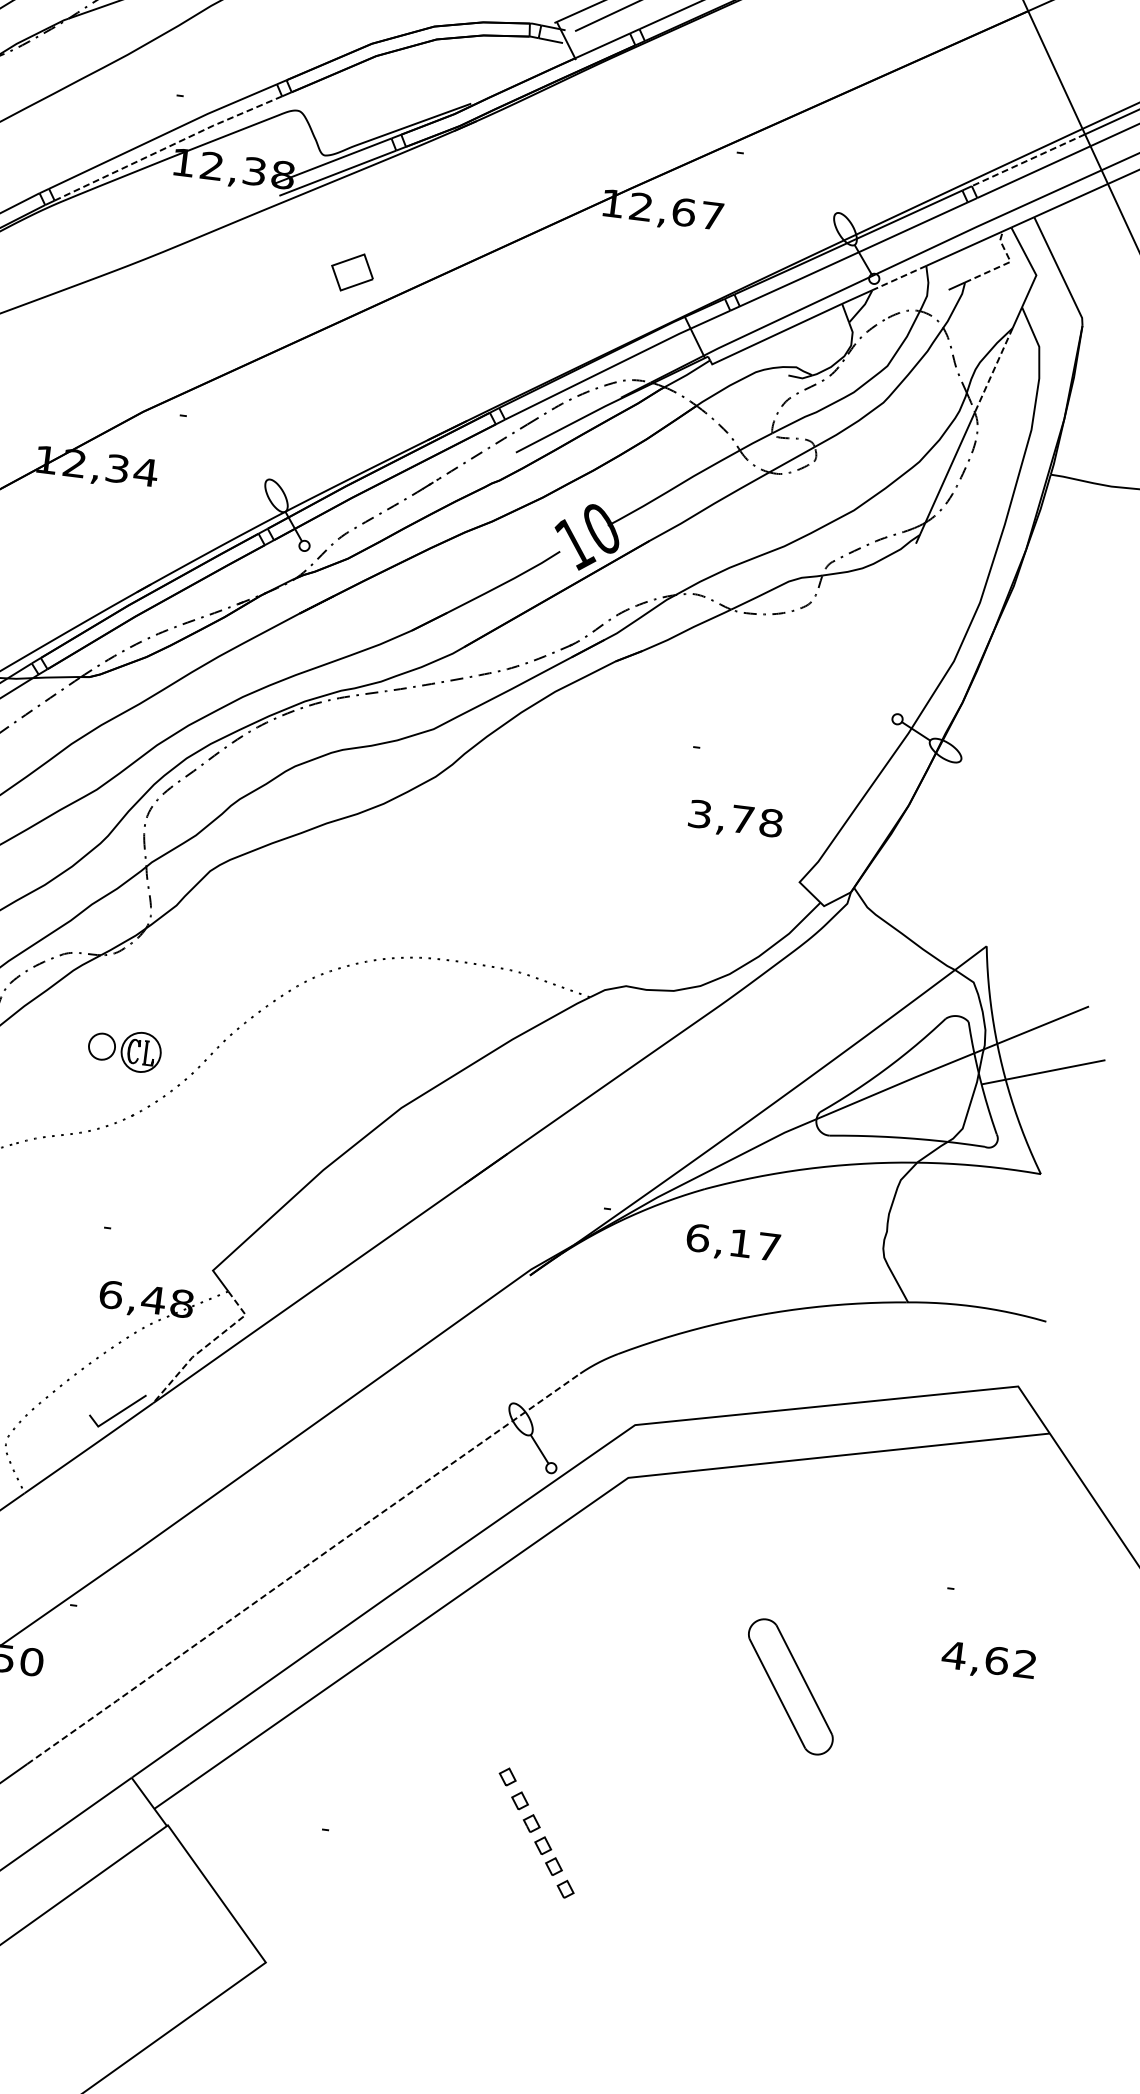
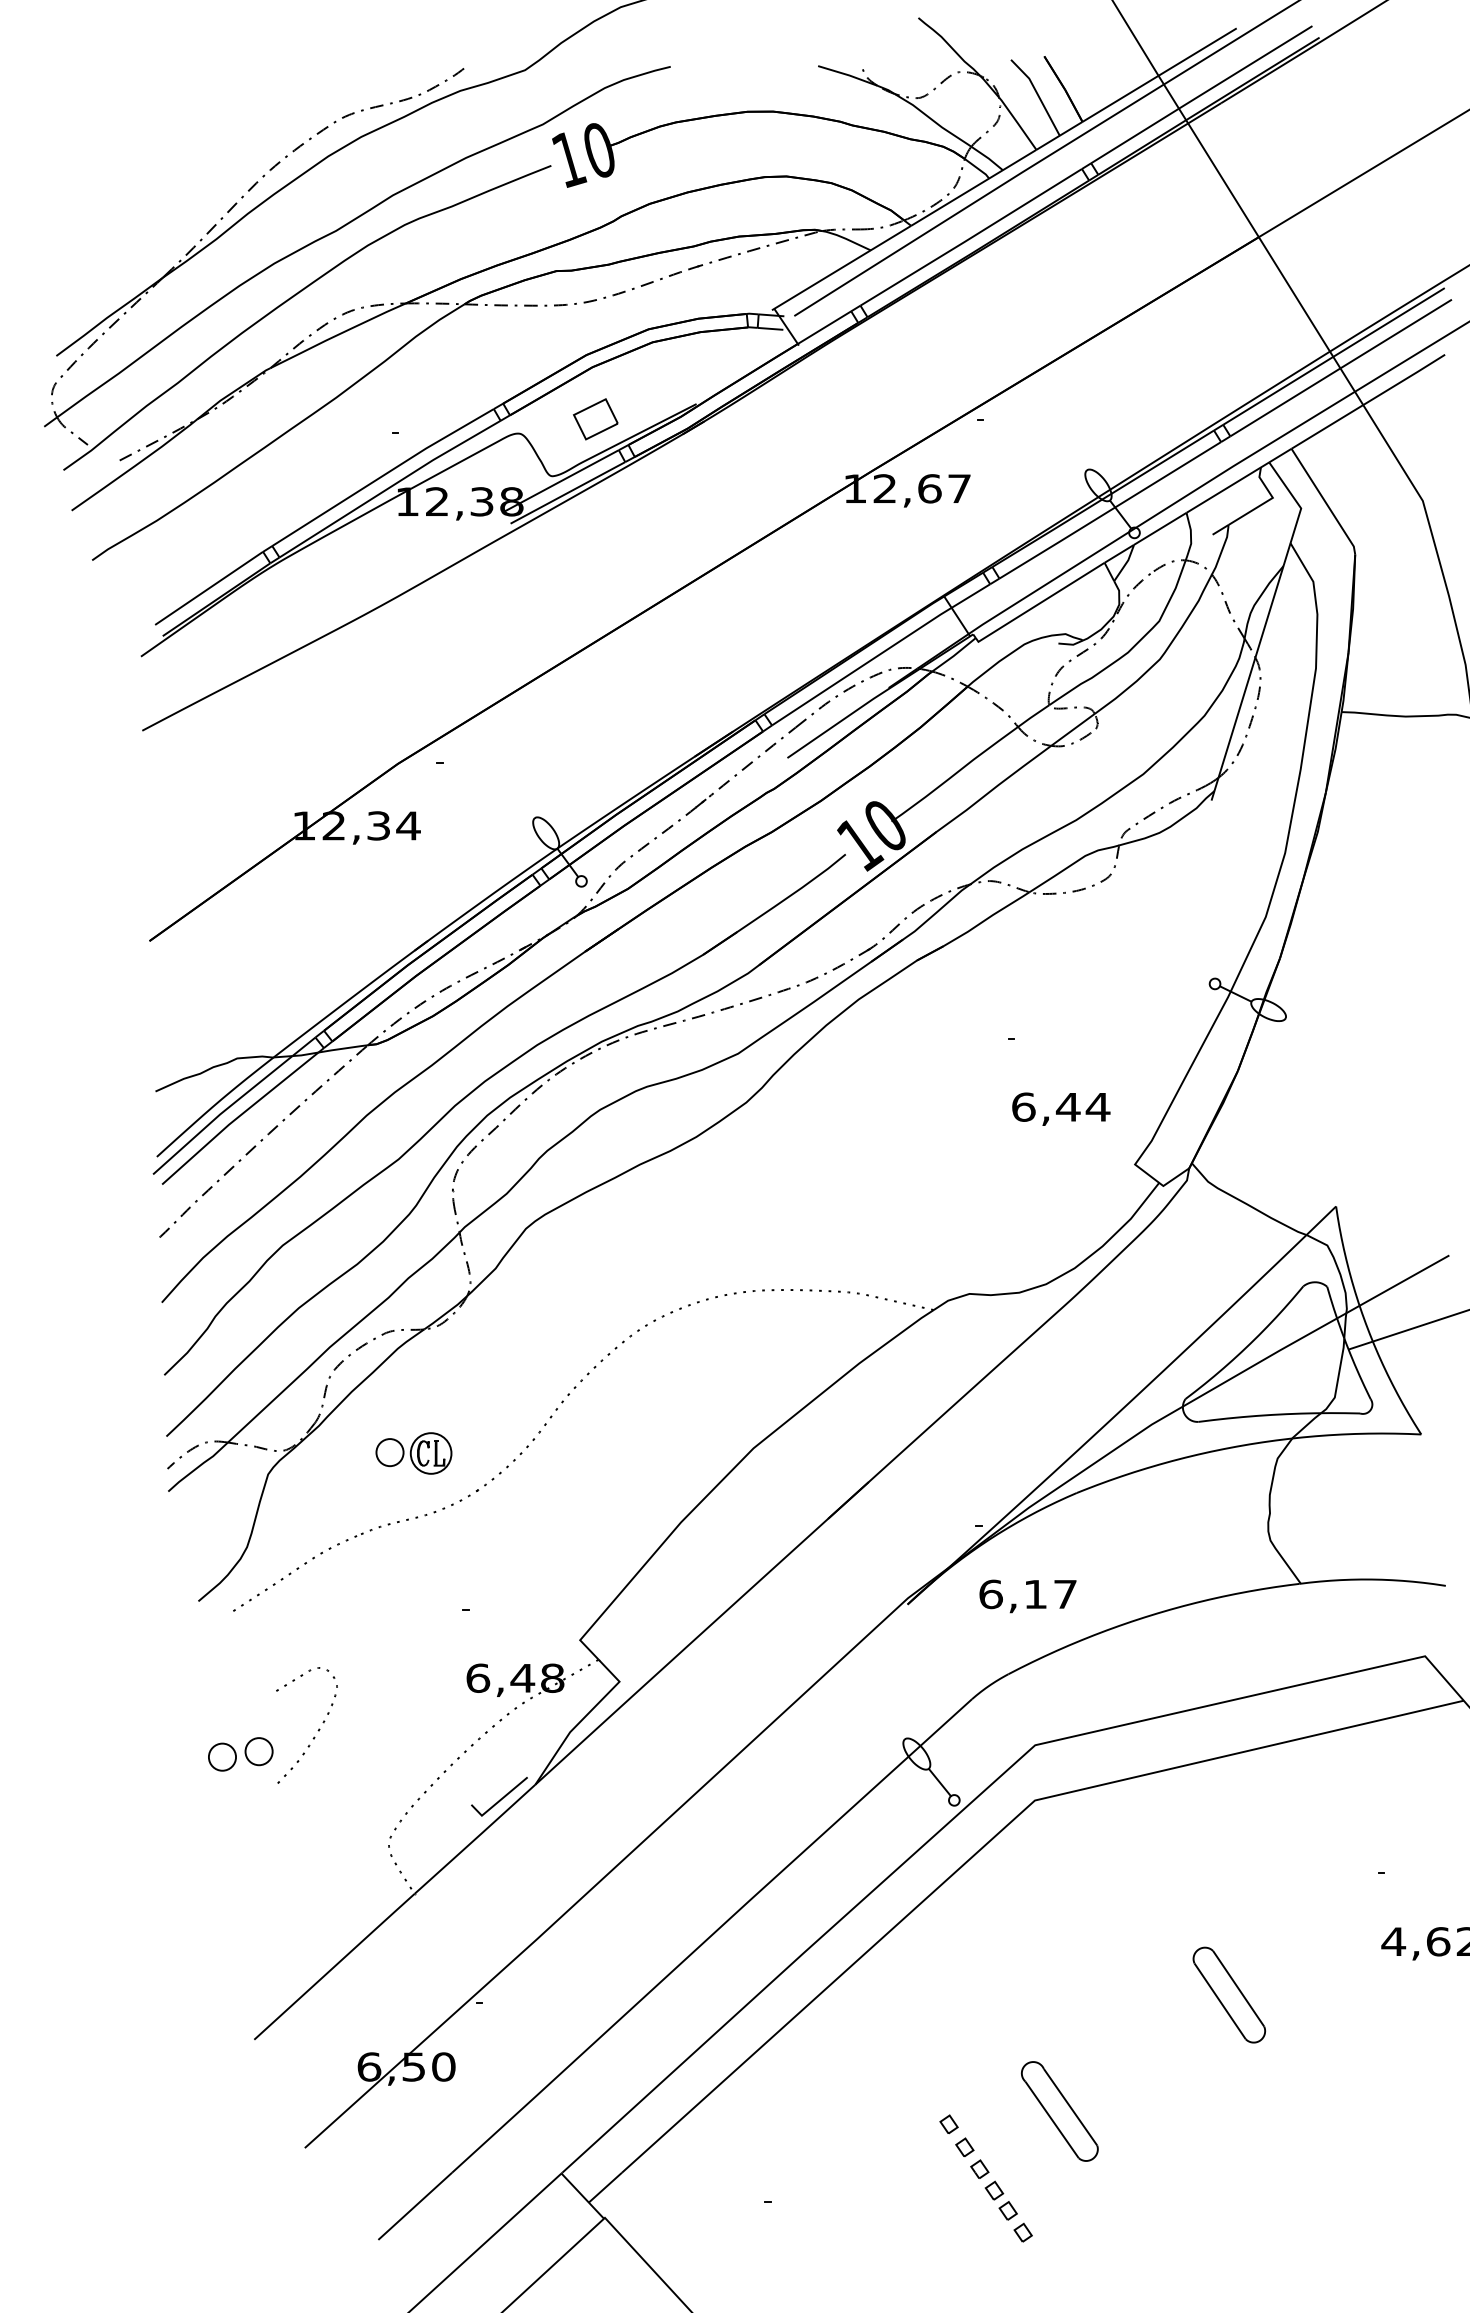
line: (168, 146) -> (389, 487), dashed -> solid
line: (1028, 159) -> (1278, 390), dashed -> solid
line: (1004, 264) -> (1266, 501), dashed -> solid
part: (352, 272) -> (595, 419), moved
line: (899, 277) -> (1160, 528), dashed -> solid
line: (993, 369) -> (1269, 611), dashed -> solid
text: (736, 818) -> (1061, 1106), 3,78 -> 6,44
part: (124, 1050) -> (413, 1453), moved
text: (732, 1244) -> (1027, 1596), moved
line: (206, 1345) -> (583, 1718), dashed -> solid
line: (303, 1568) -> (711, 1935), dashed -> solid
part: (791, 1686) -> (1229, 1994), size x0.71
part: (614, 1777) -> (1059, 2111), added

